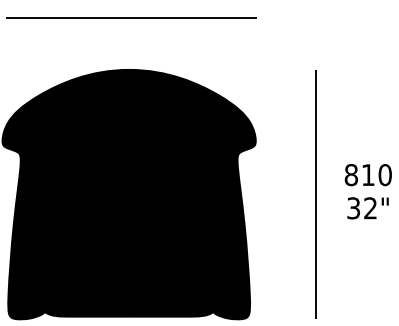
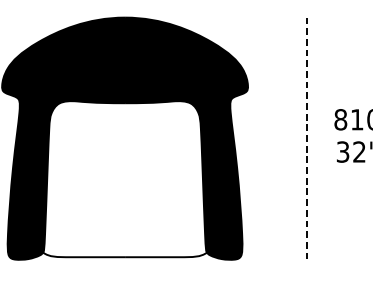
line: (316, 194) -> (306, 138), solid -> dashed
fill: (128, 235) -> (124, 178), removed

